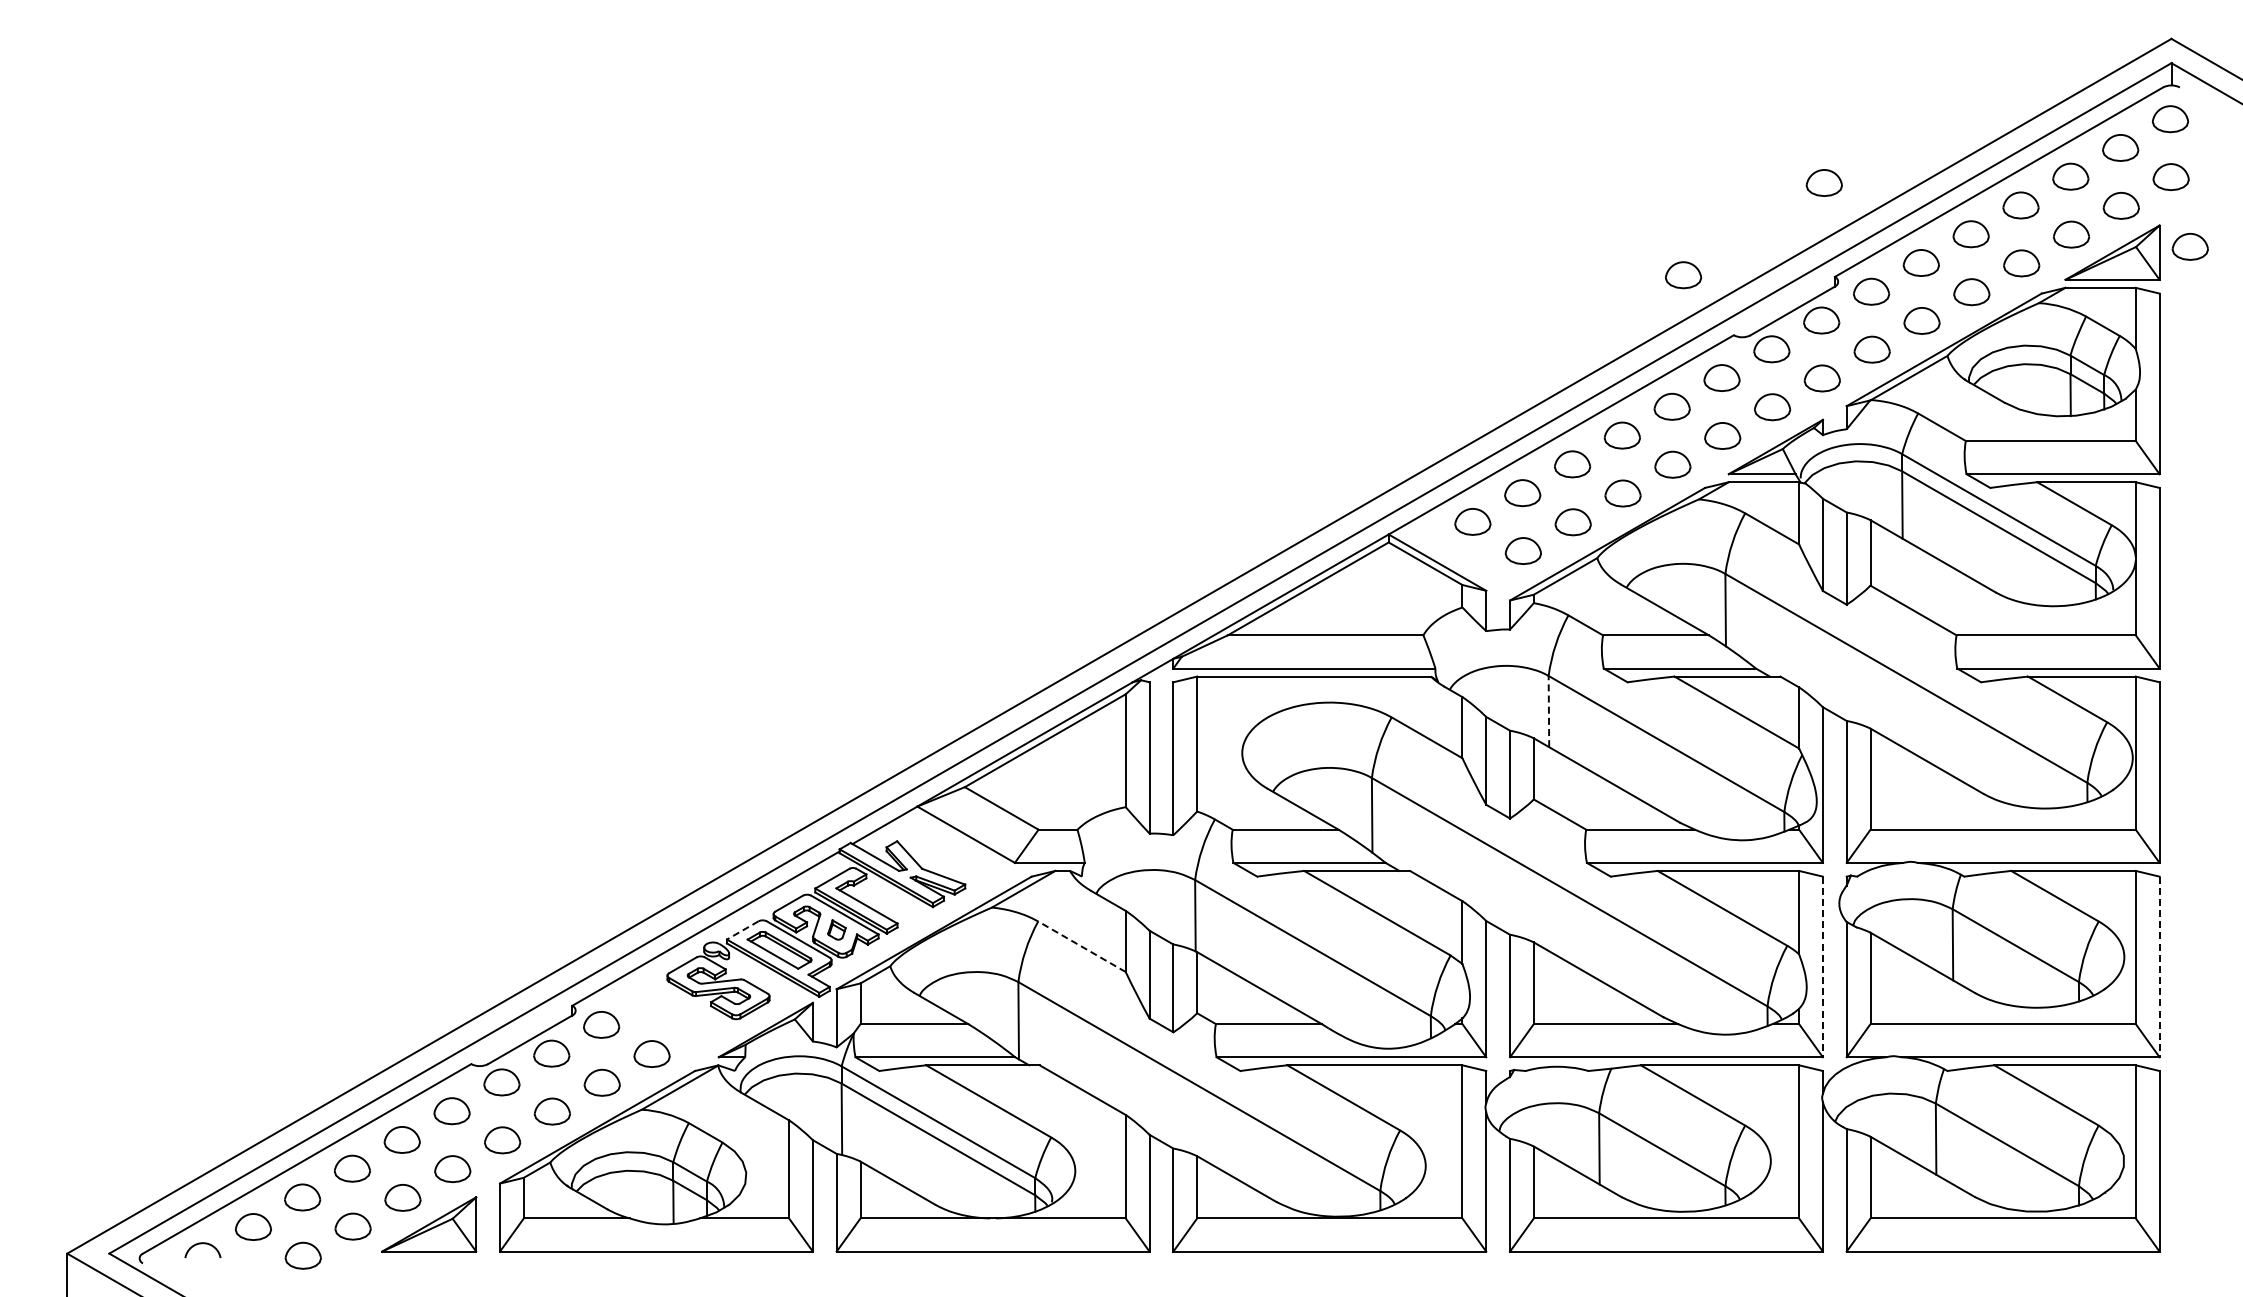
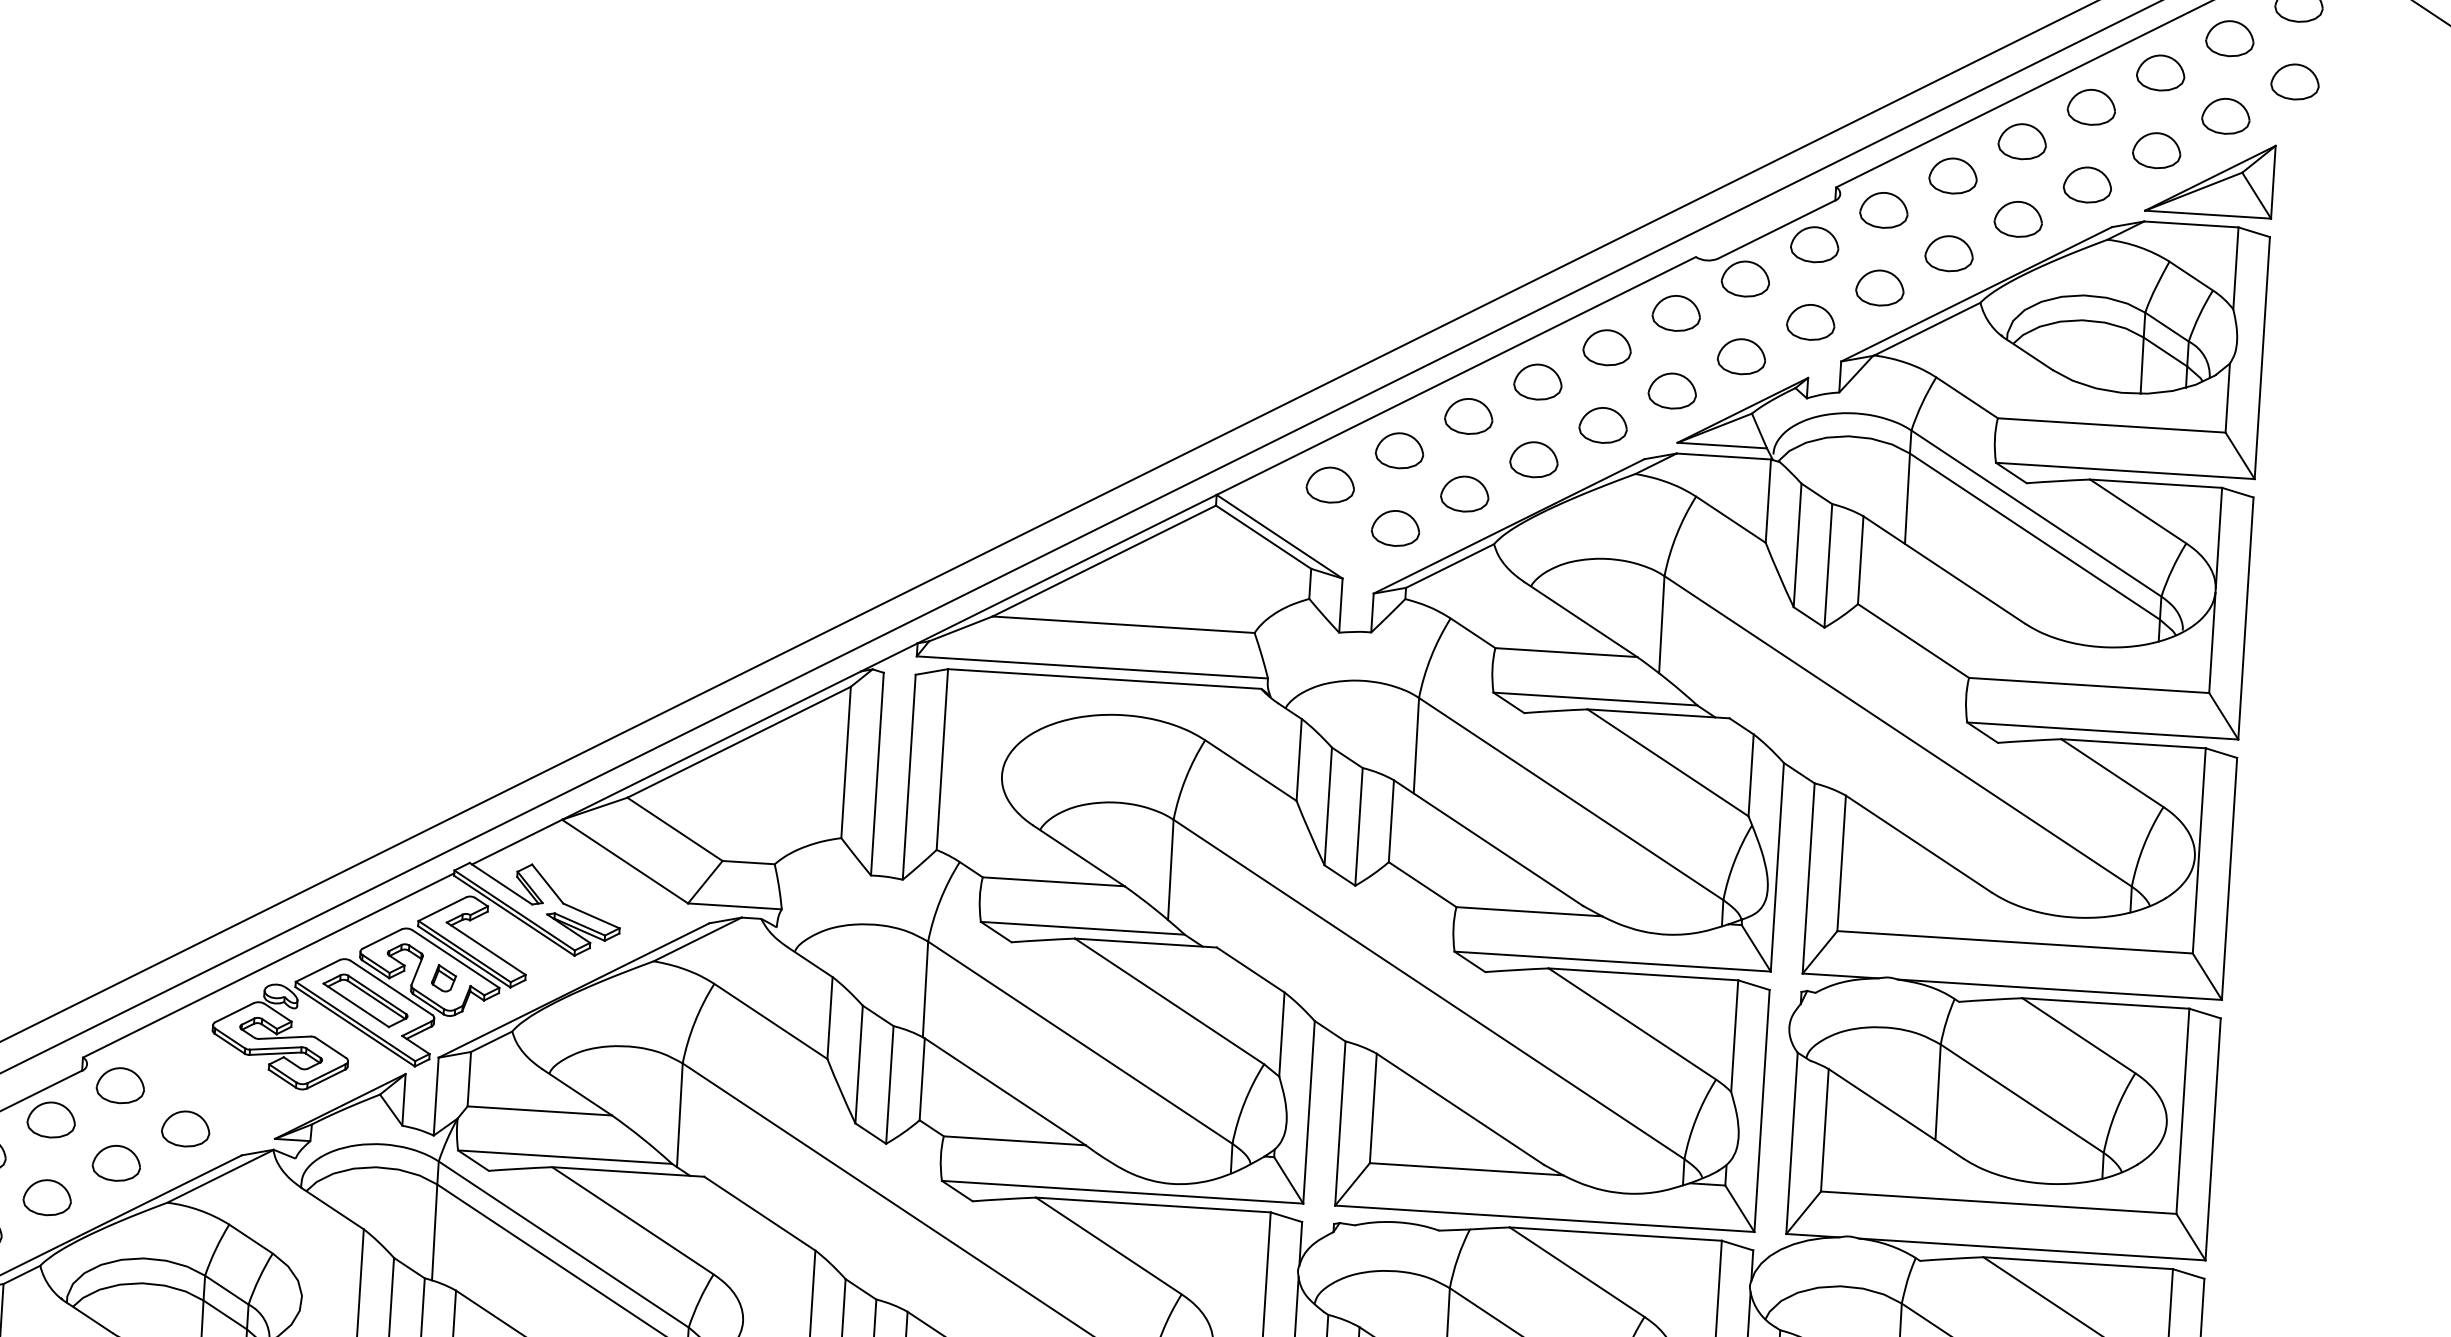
part: (1823, 182) -> (1828, 59), removed
part: (2189, 246) -> (2313, 176), removed
part: (1683, 275) -> (1633, 172), removed
line: (1548, 711) -> (1415, 745), dashed -> solid
line: (742, 930) -> (317, 971), dashed -> solid
line: (1081, 946) -> (770, 1021), dashed -> solid
line: (1822, 967) -> (1761, 1111), dashed -> solid
line: (2159, 967) -> (2212, 1140), dashed -> solid

